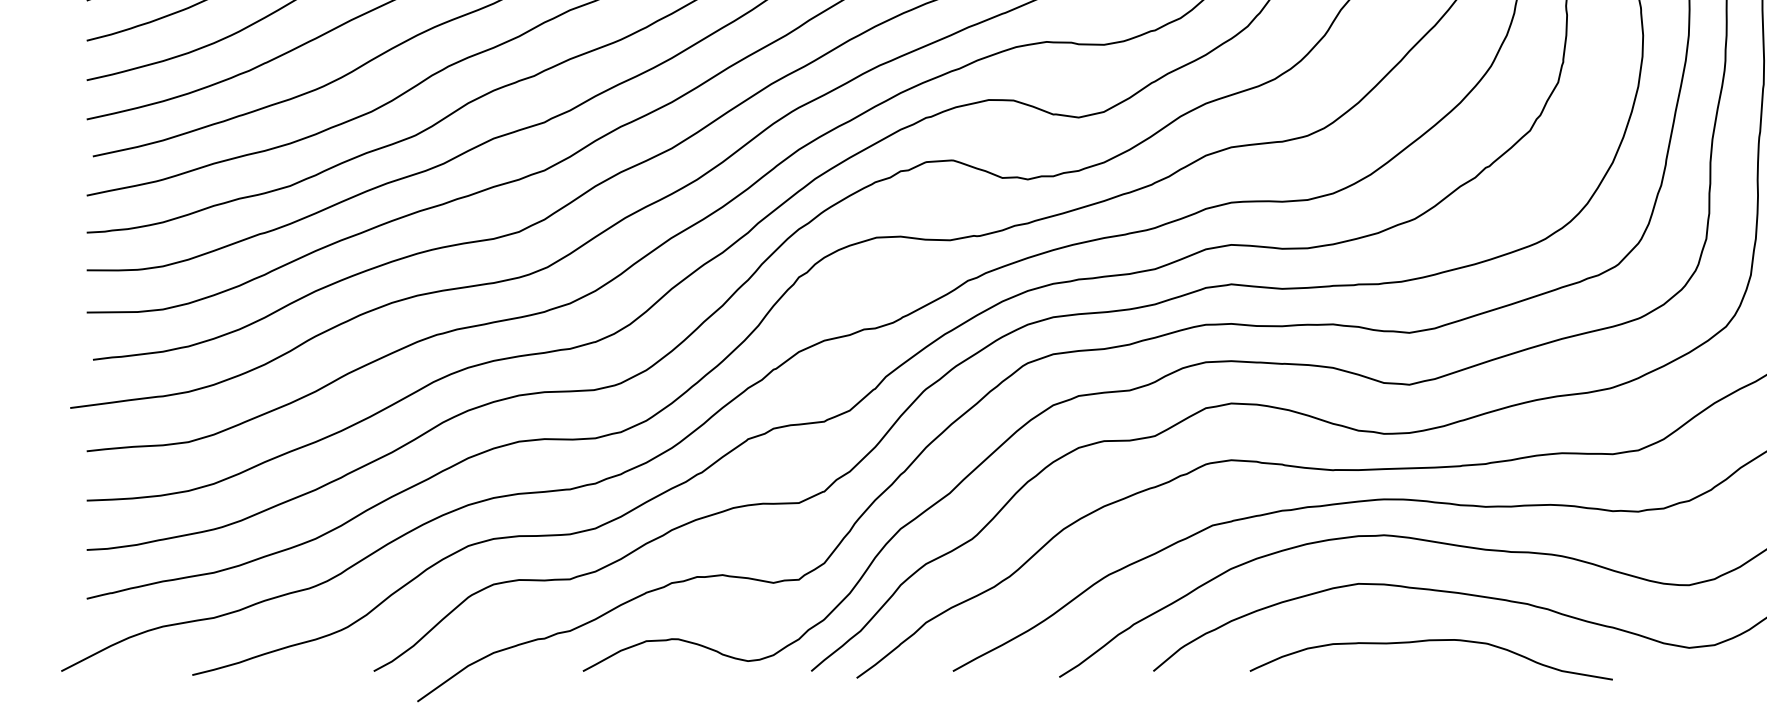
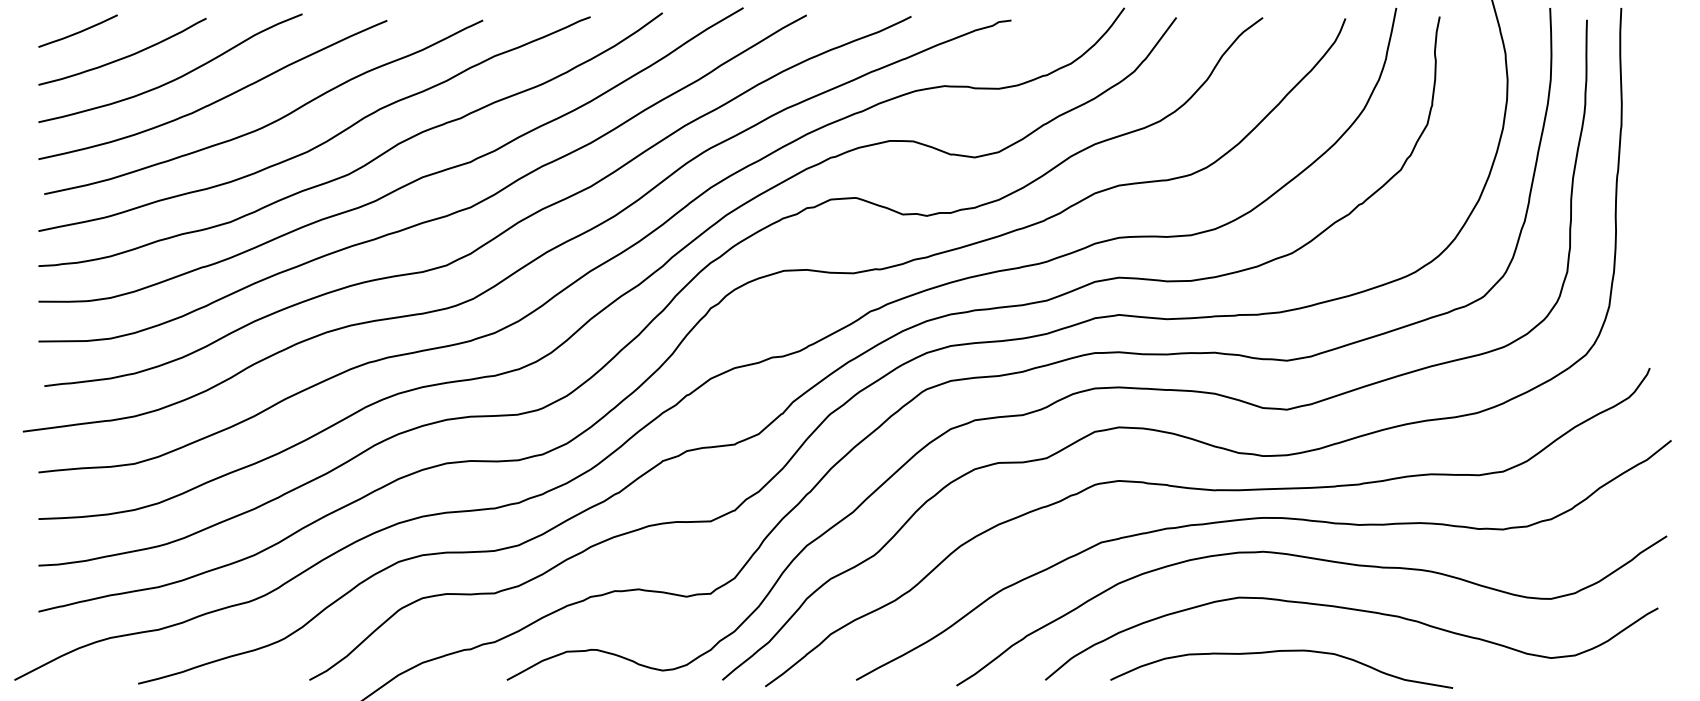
curve: (1425, 641) -> (1276, 652), moved

